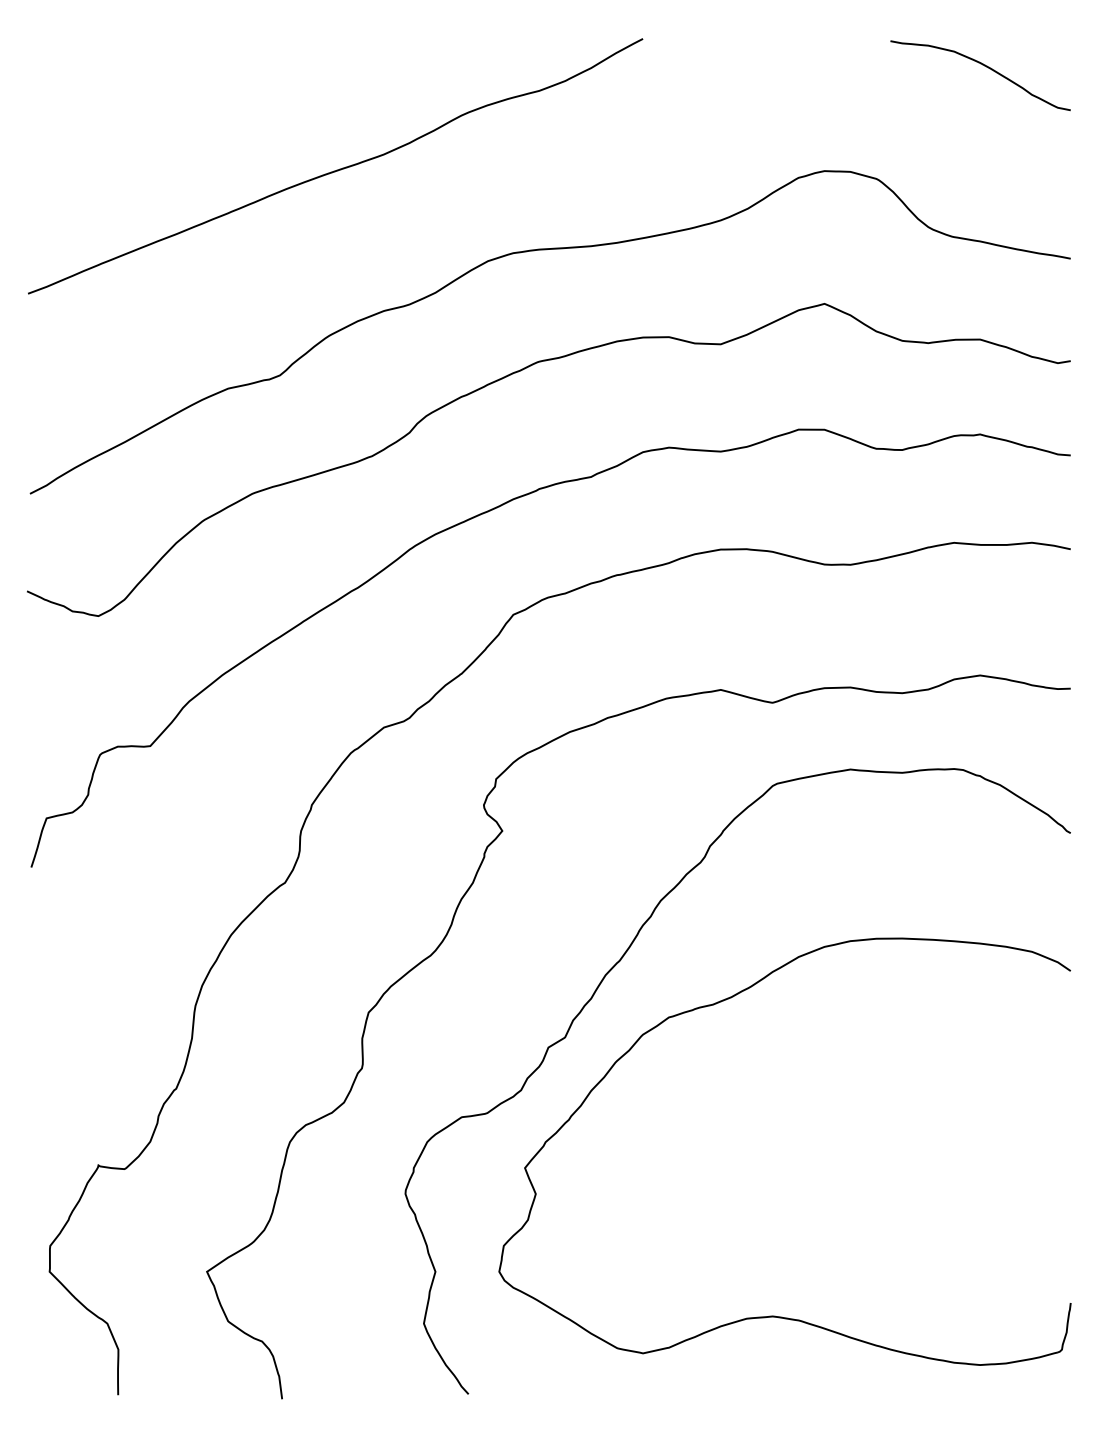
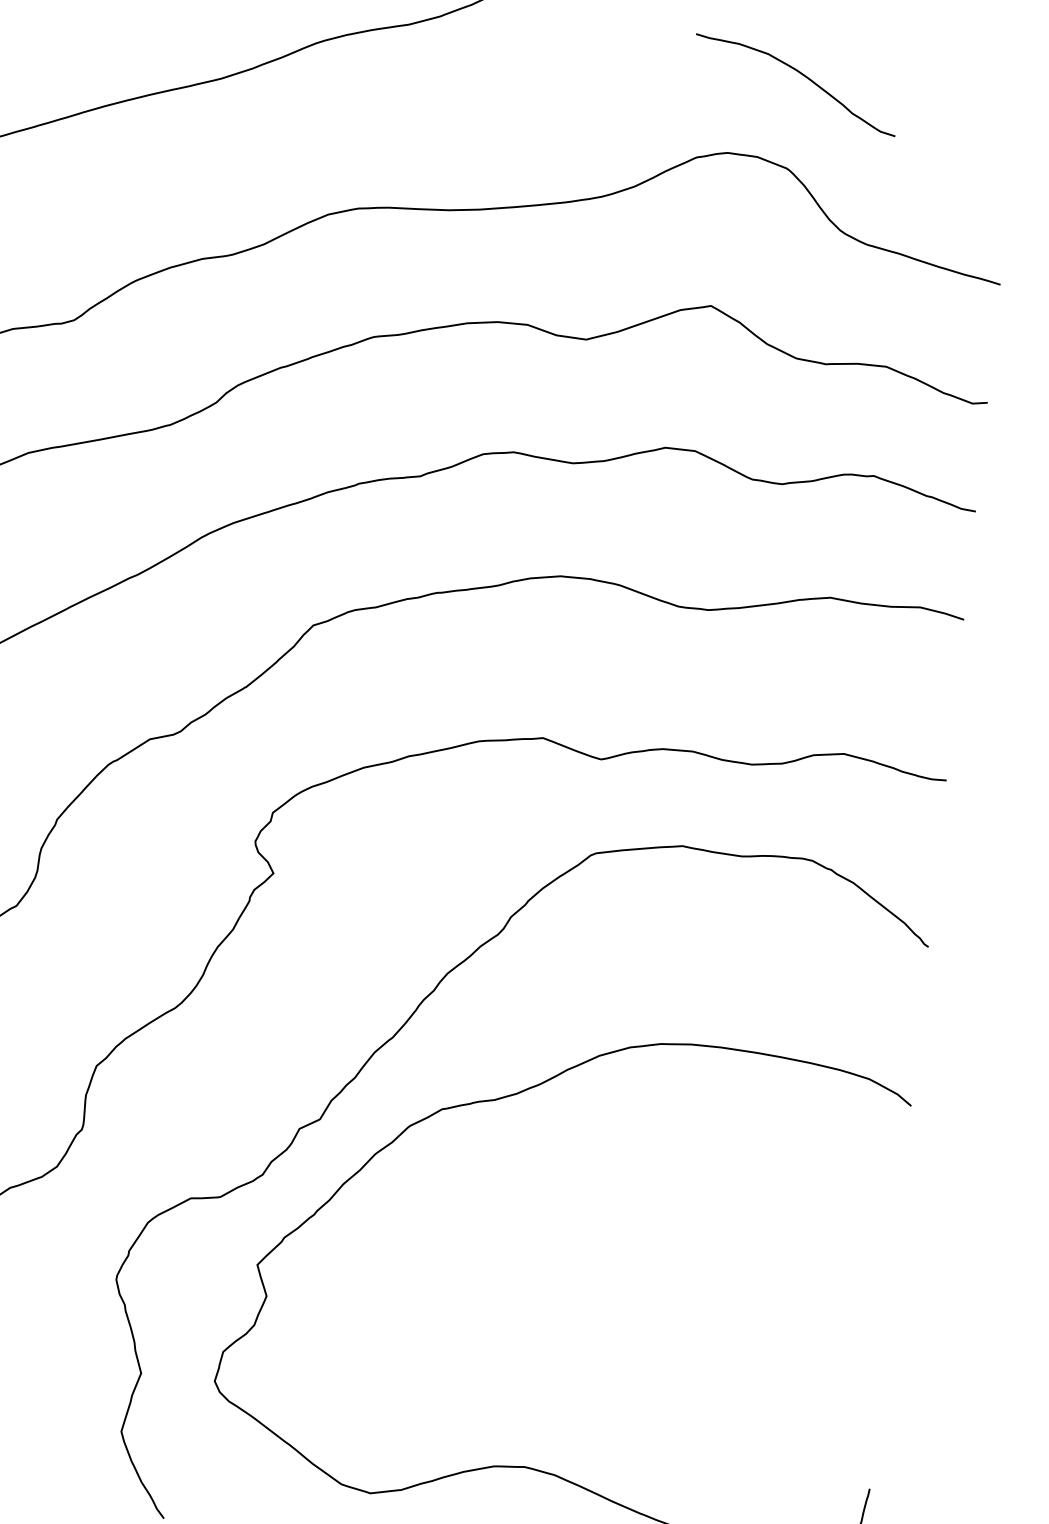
curve: (984, 66) -> (801, 75), moved

